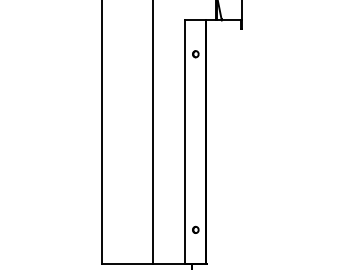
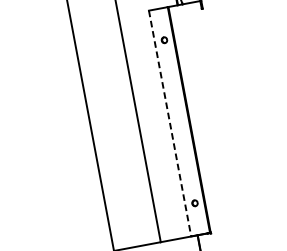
line: (185, 142) -> (170, 123), solid -> dashed

